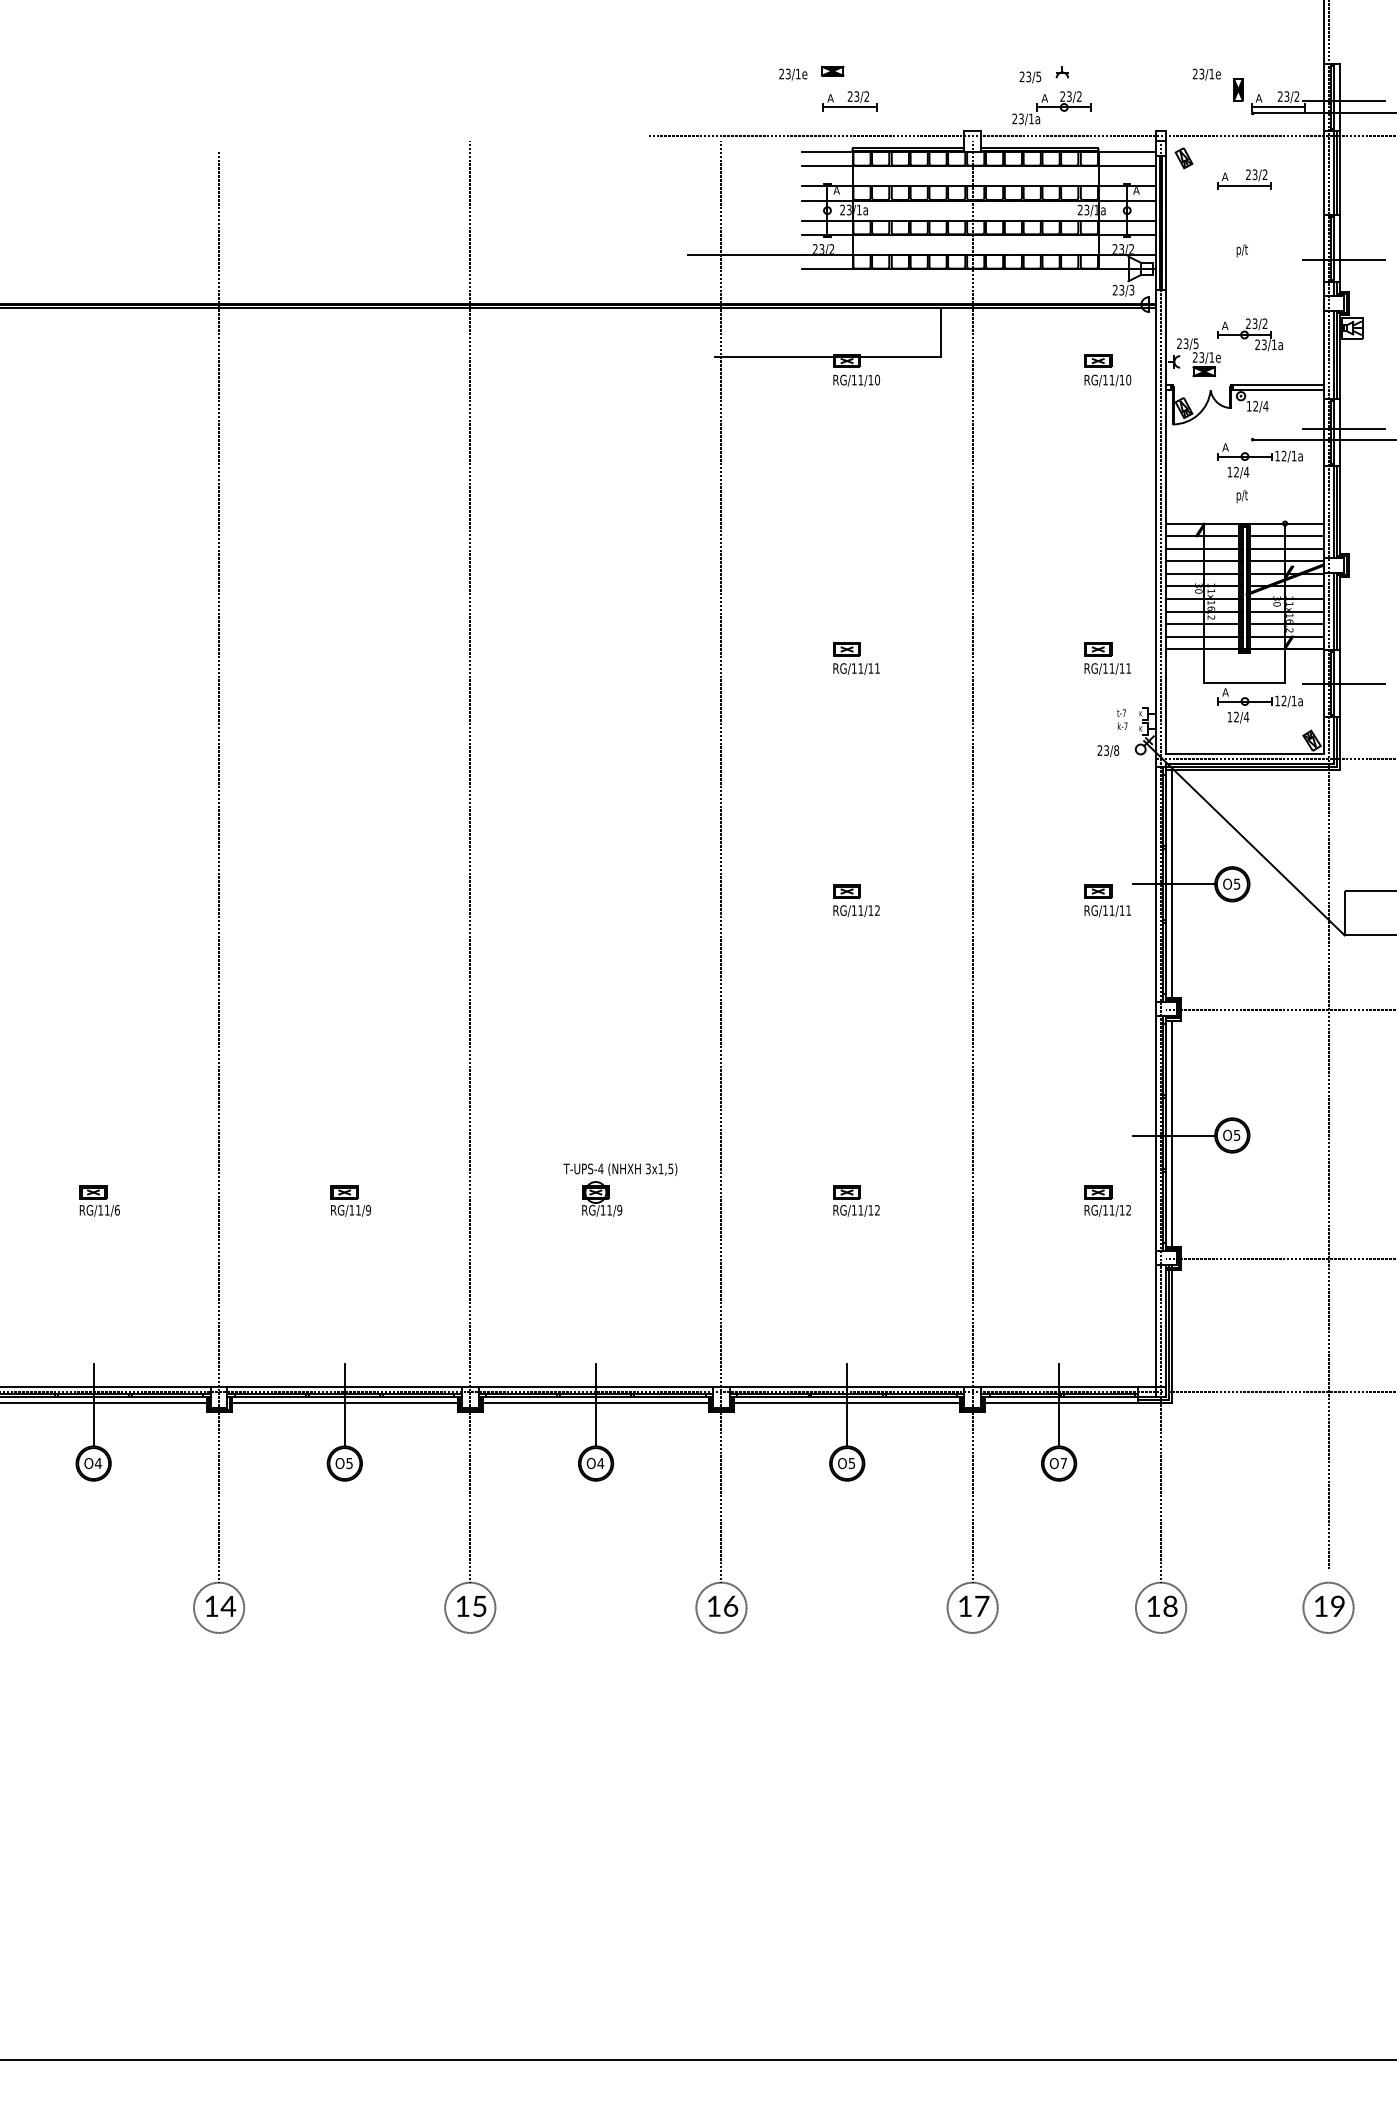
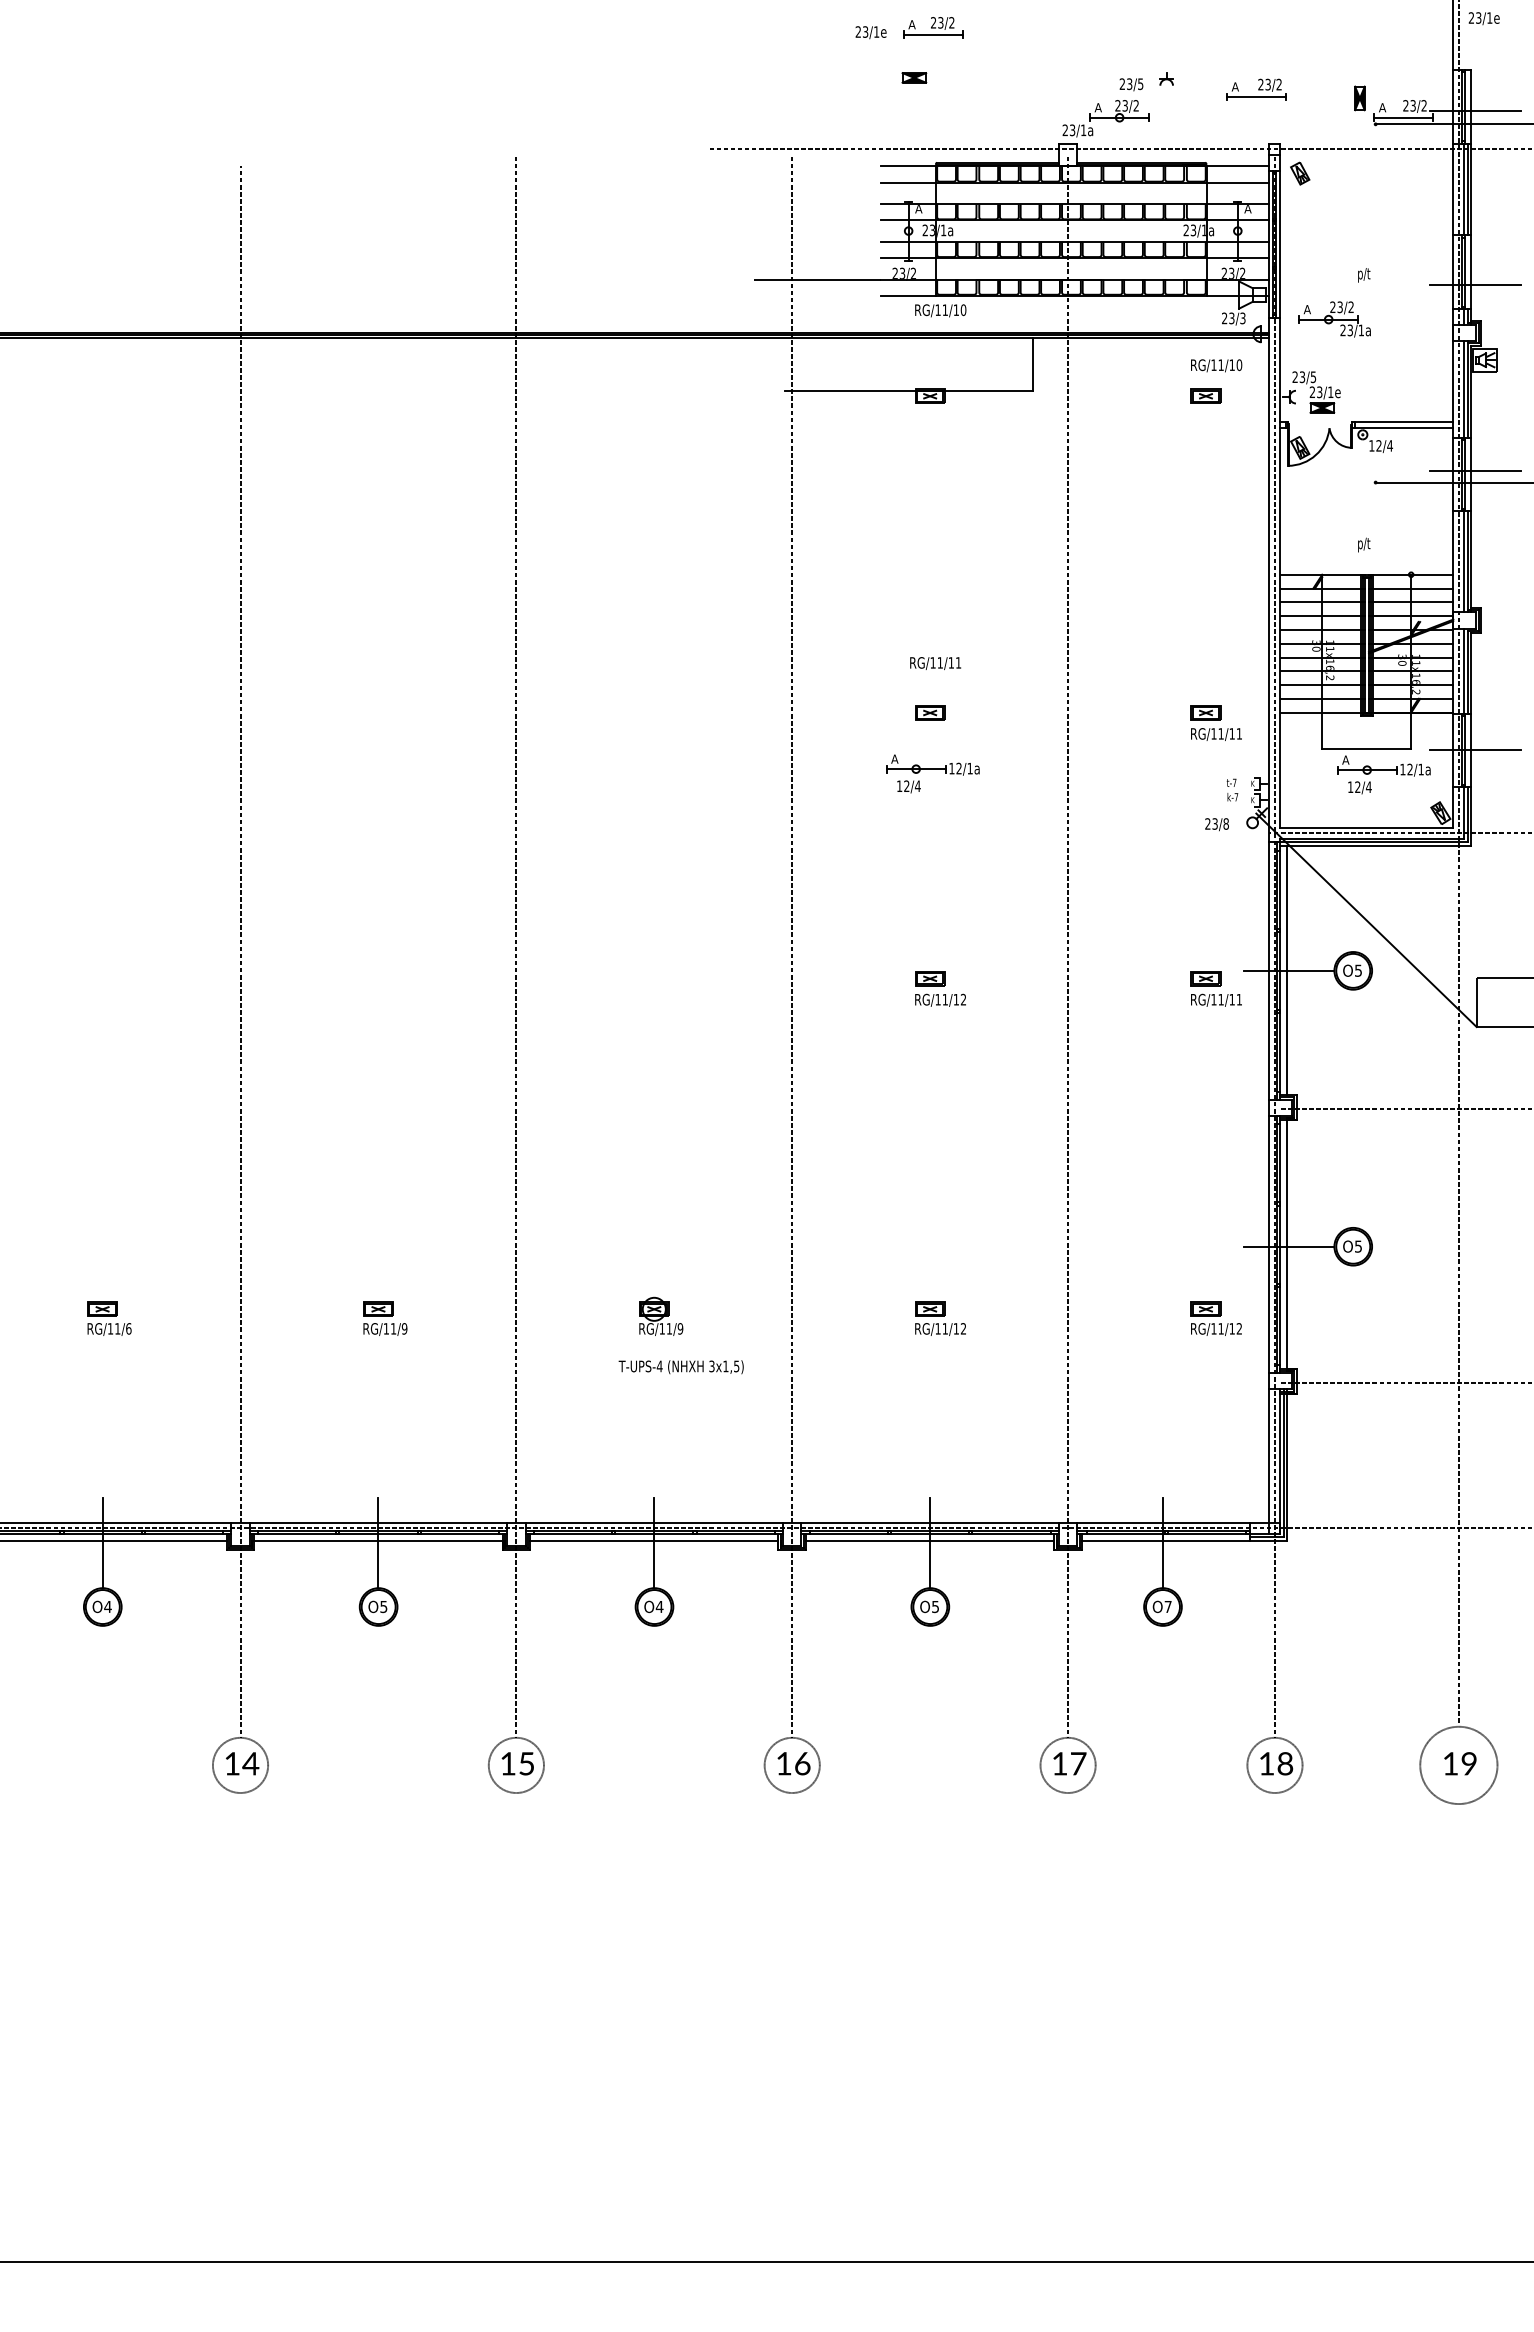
text: (792, 74) -> (870, 32), moved
text: (1206, 74) -> (1483, 18), moved
part: (850, 100) -> (933, 27), moved
part: (1051, 108) -> (1105, 118), moved
part: (1244, 179) -> (1256, 89), moved
part: (1249, 334) -> (1334, 319), moved
text: (856, 380) -> (940, 310), moved
text: (1107, 380) -> (1216, 365), moved
part: (1259, 460) -> (932, 773), moved
text: (856, 669) -> (935, 663), moved
text: (619, 1169) -> (680, 1367), moved
circle: (1328, 1607) -> (1458, 1765), size x1.4

